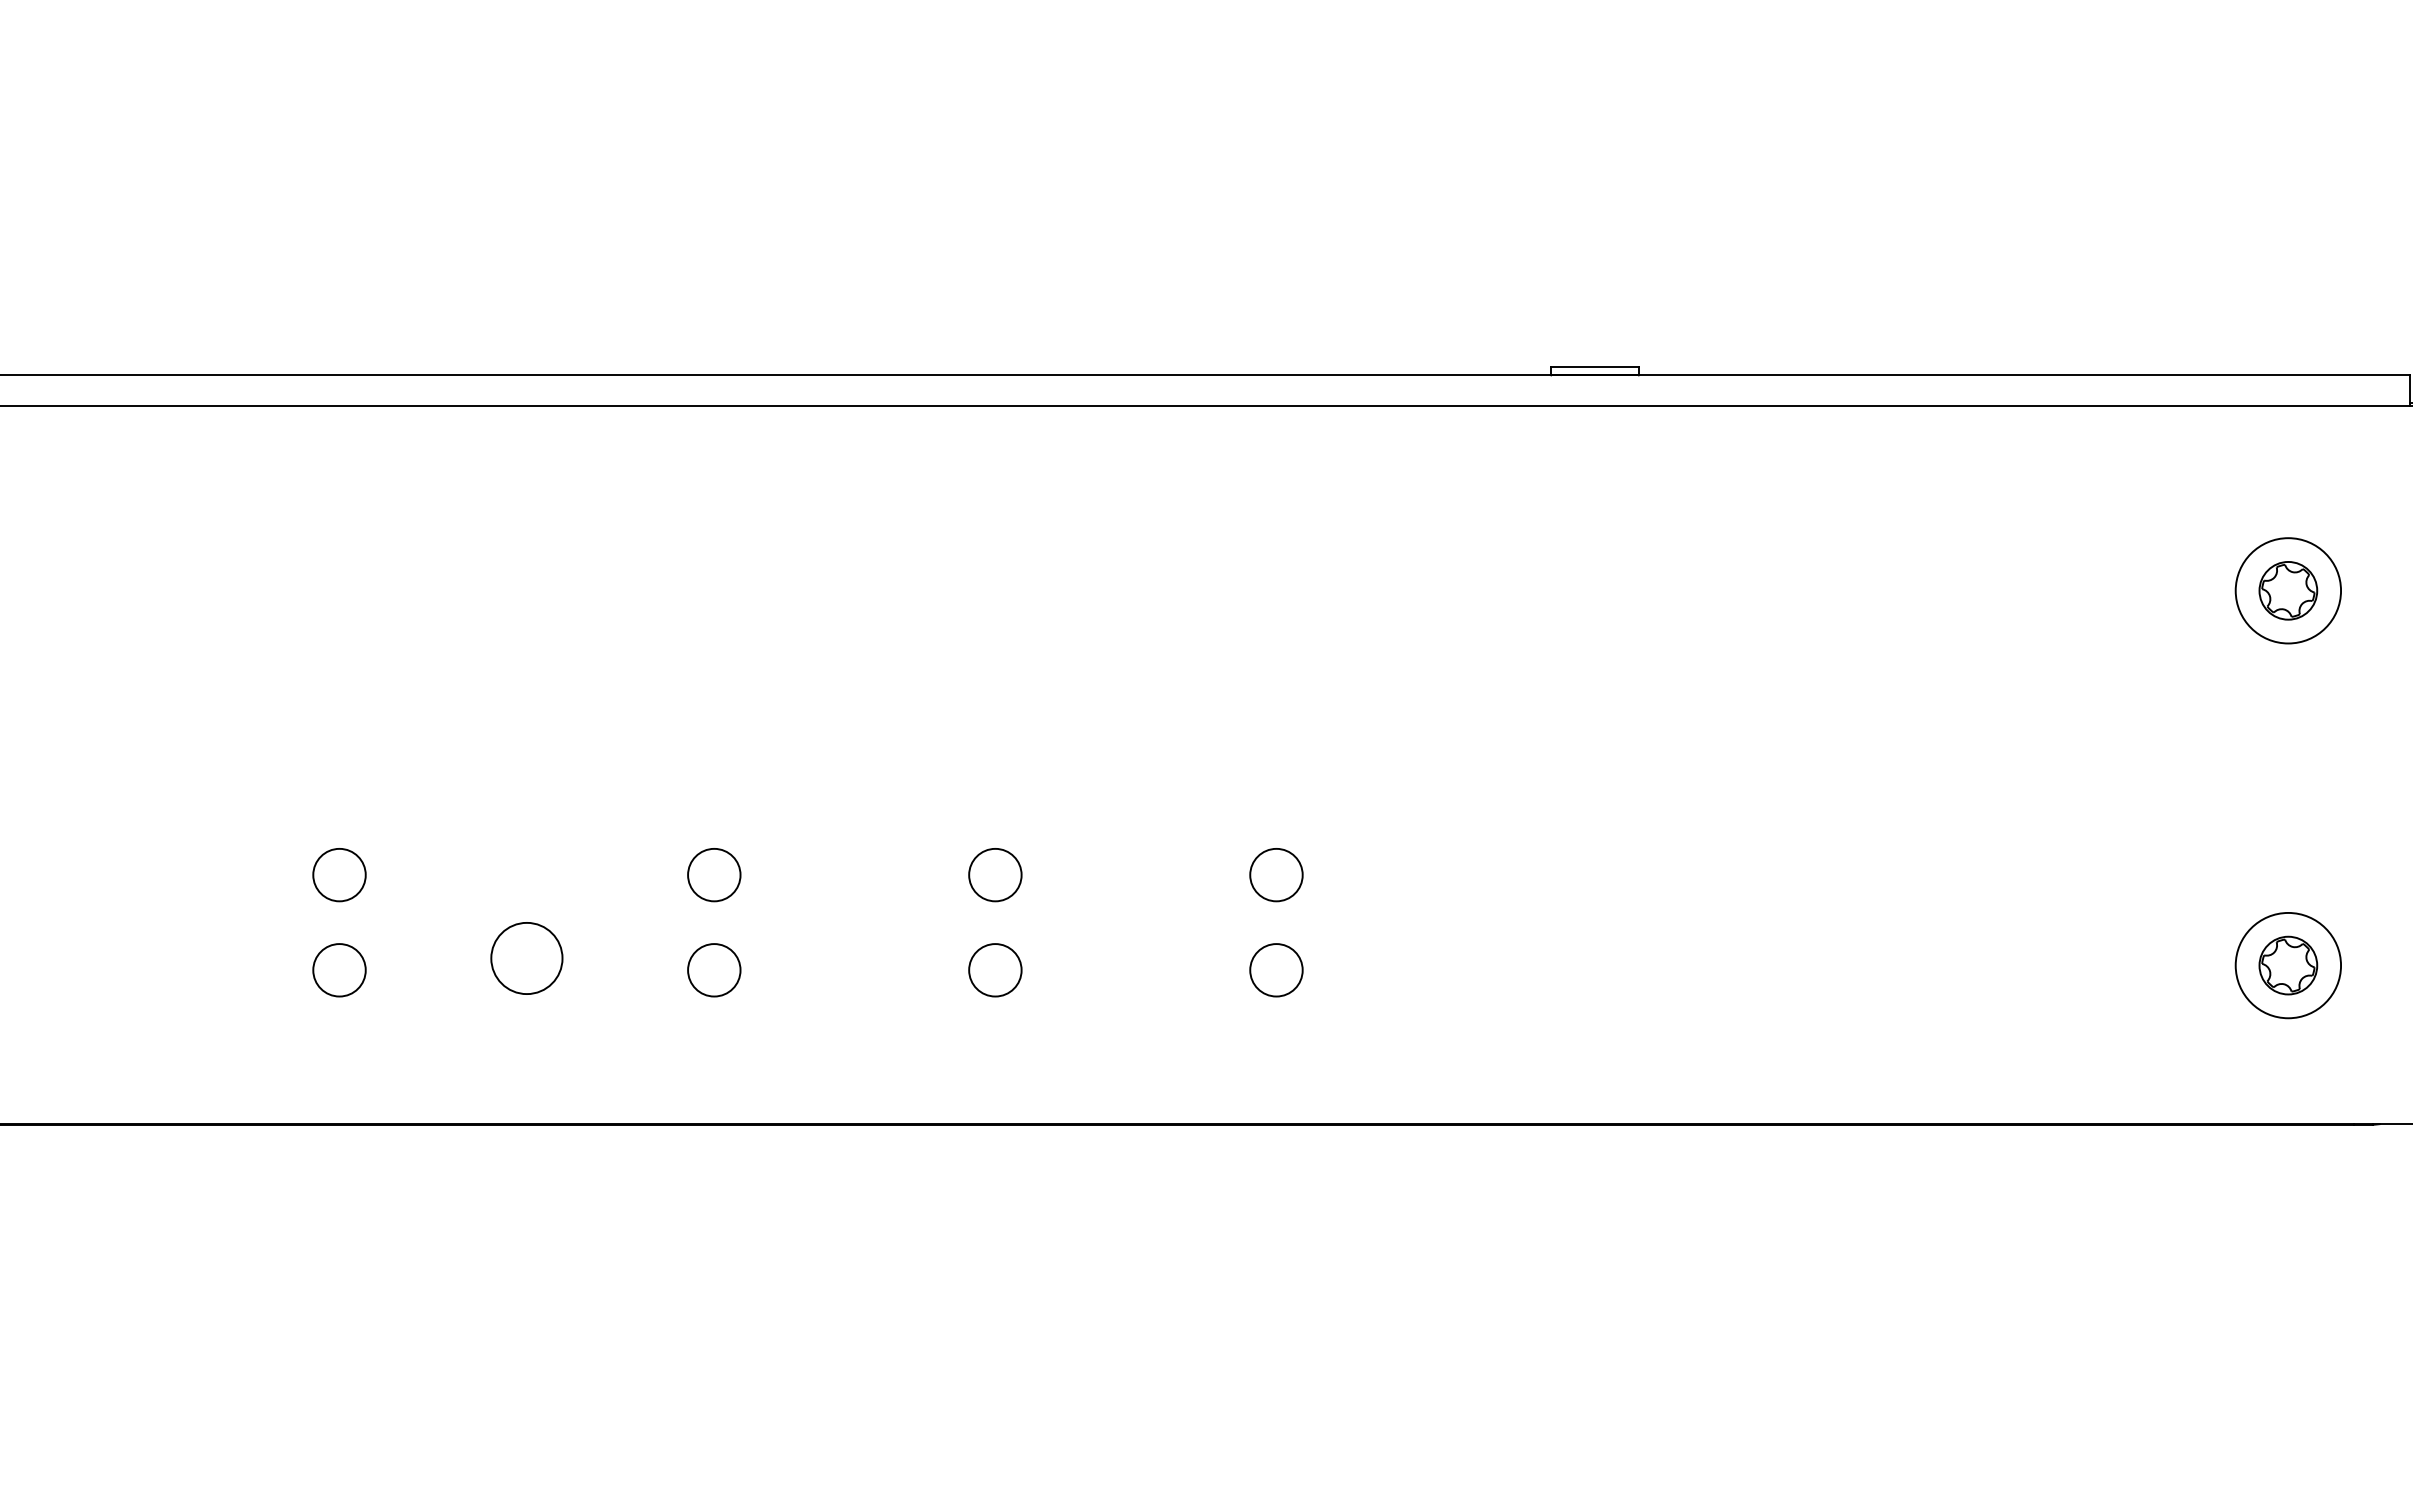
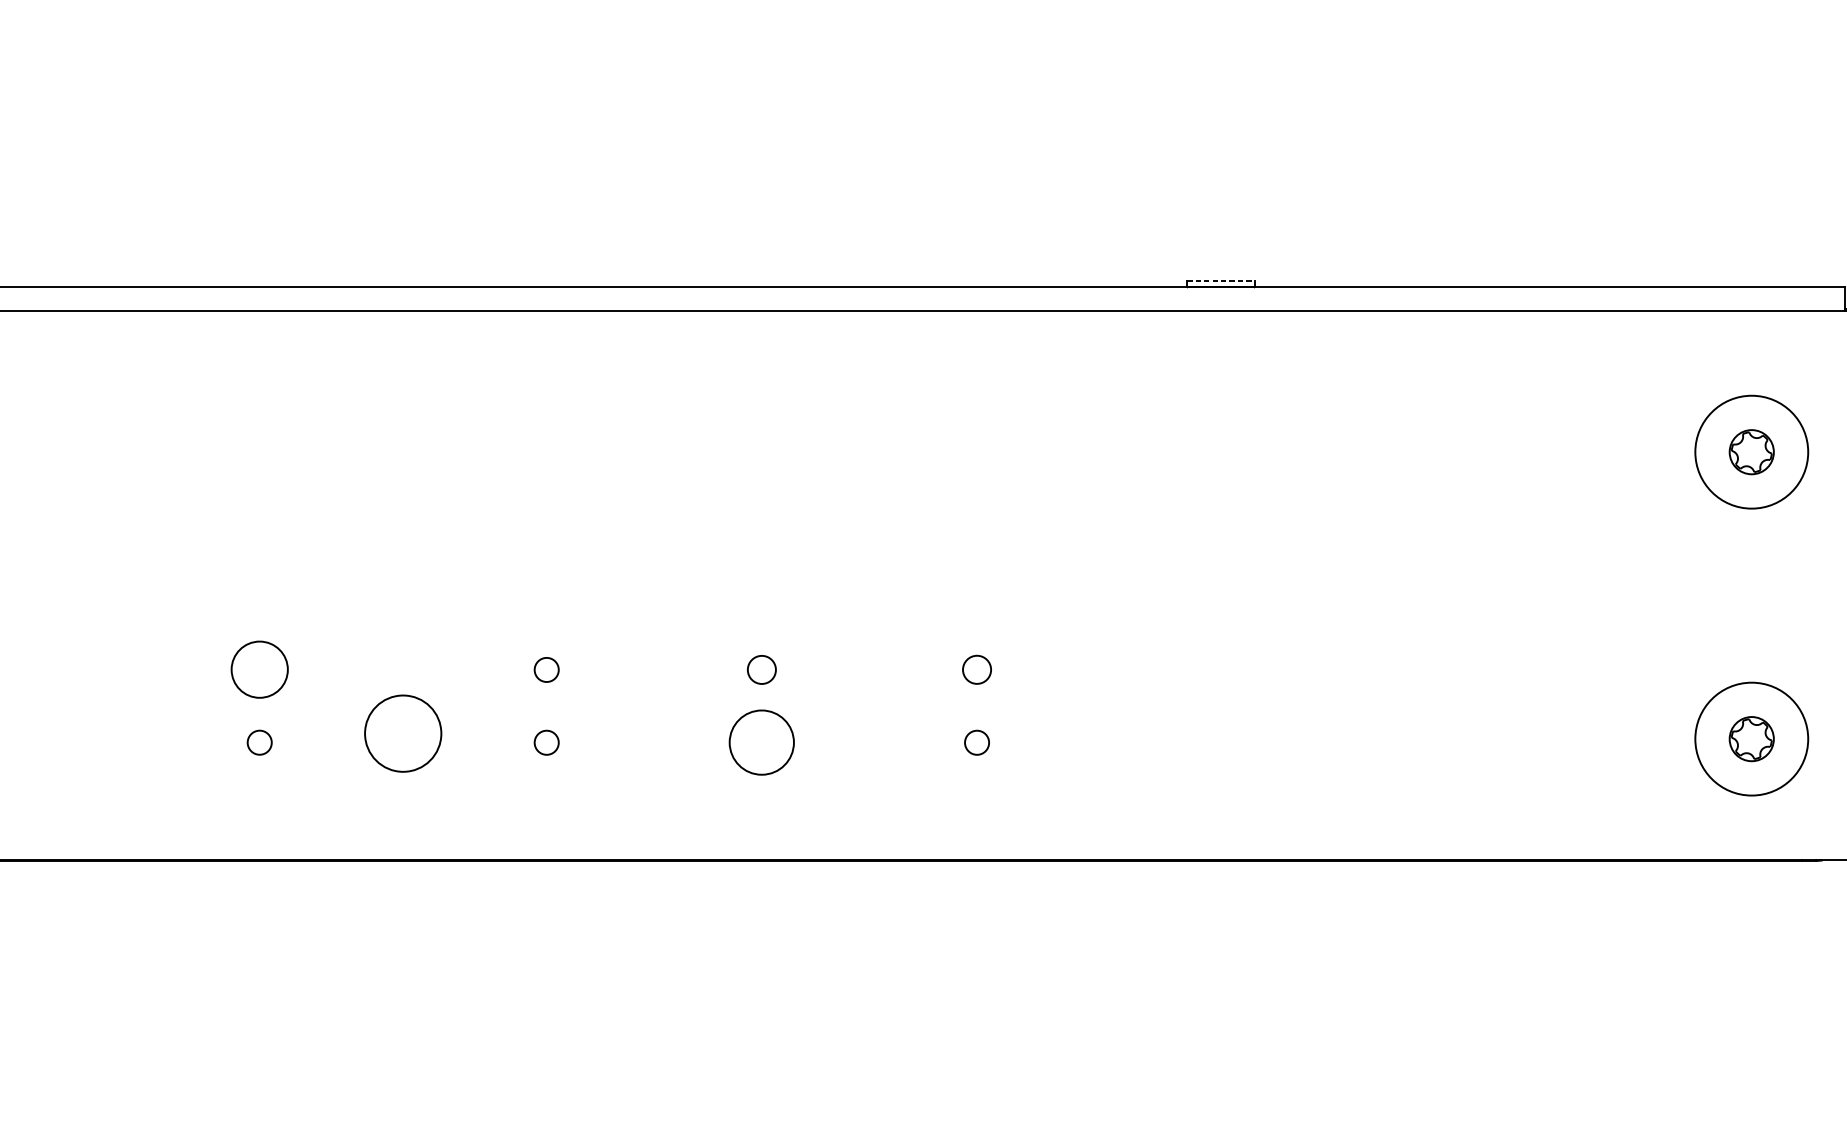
line: (1595, 367) -> (1221, 281), solid -> dashed
circle: (2288, 590) -> (1751, 451), size x1.4
circle: (1276, 874) -> (977, 669), size x0.7
circle: (339, 875) -> (259, 670), size x1.4
circle: (714, 875) -> (546, 670), size x0.6
circle: (995, 875) -> (761, 670), size x0.7
circle: (526, 958) -> (402, 733), size x1.4
circle: (2288, 965) -> (1751, 739), size x1.4
circle: (339, 970) -> (259, 742), size x0.6
circle: (714, 970) -> (546, 742), size x0.6
circle: (995, 970) -> (761, 742), size x1.6
circle: (1276, 970) -> (977, 742), size x0.6

